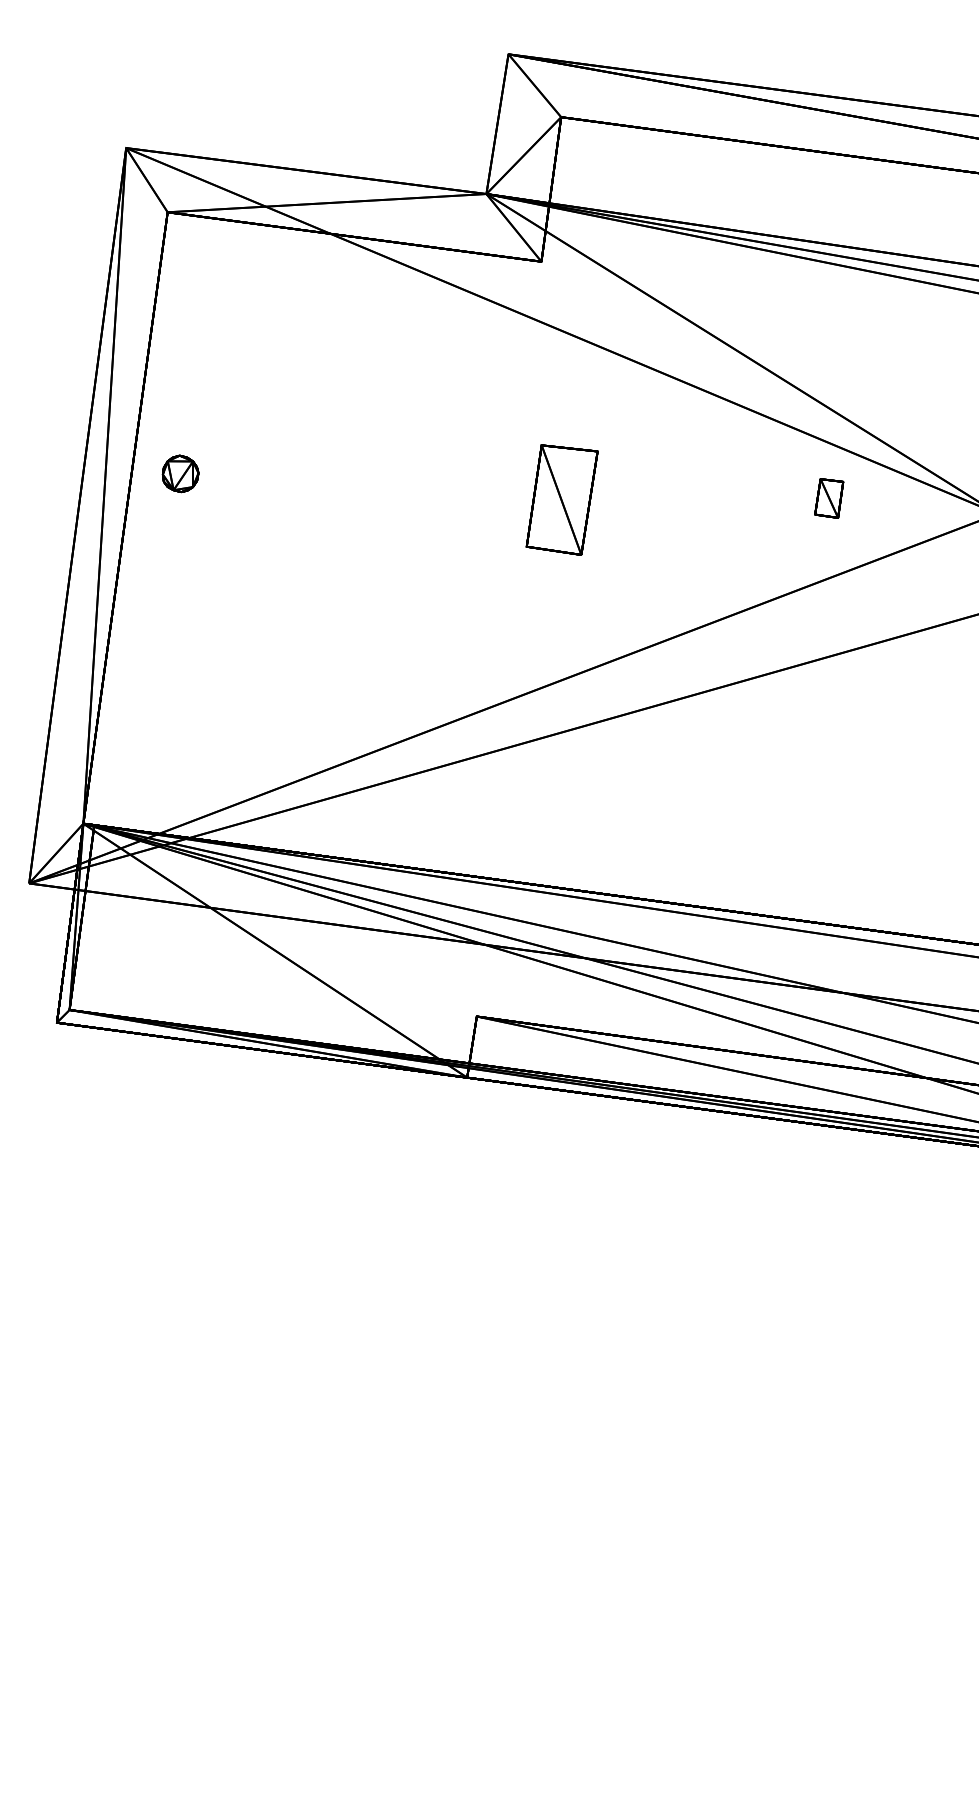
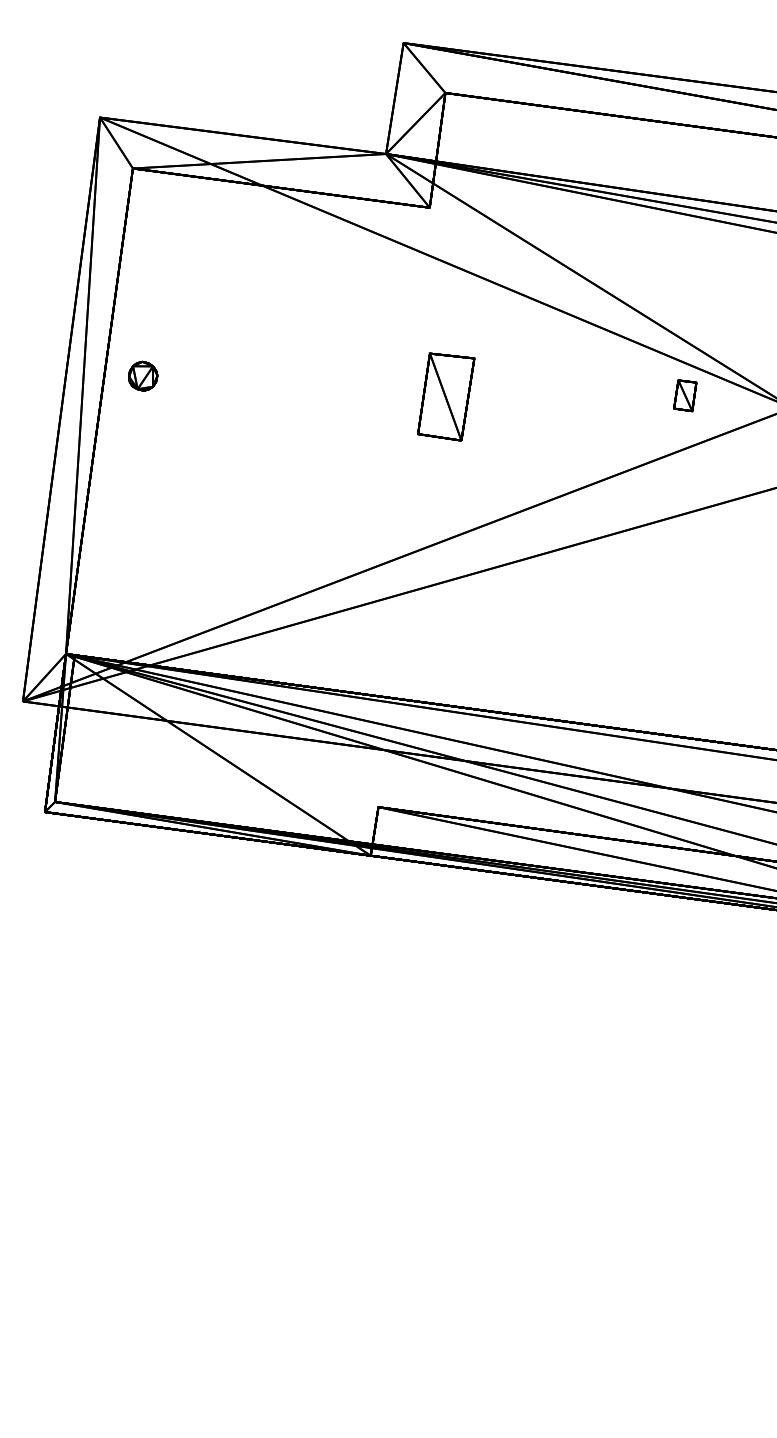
part: (829, 498) -> (685, 395), moved

